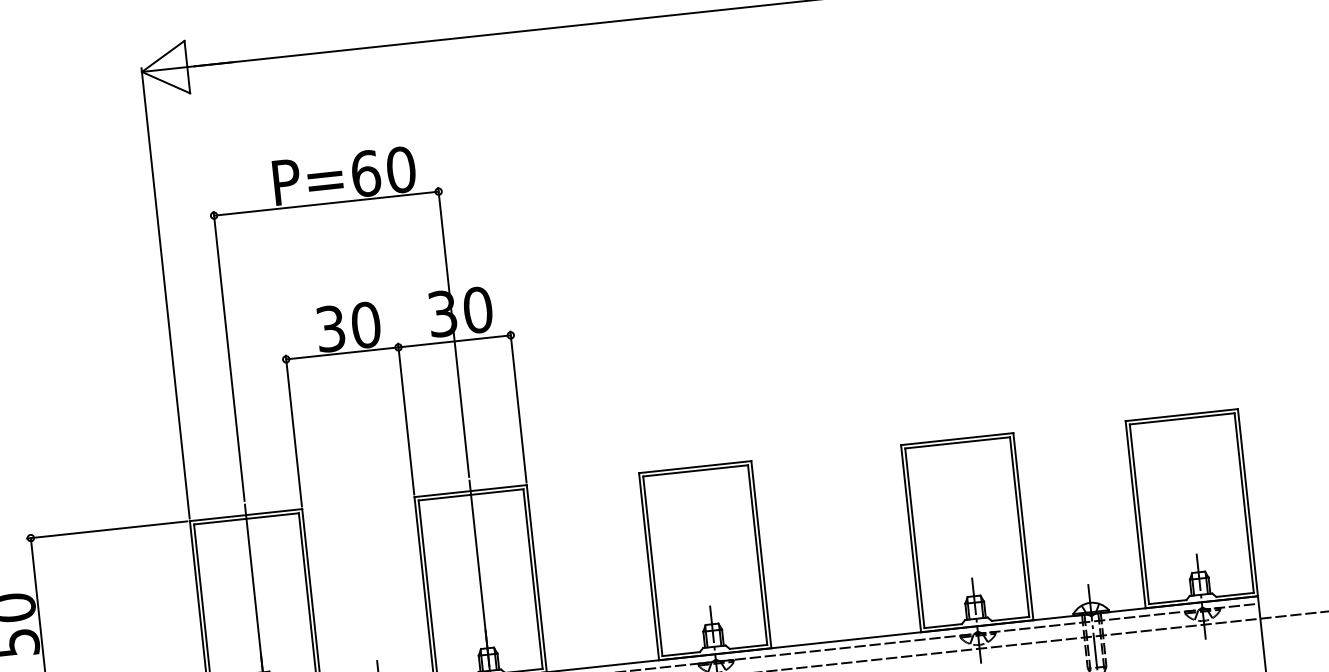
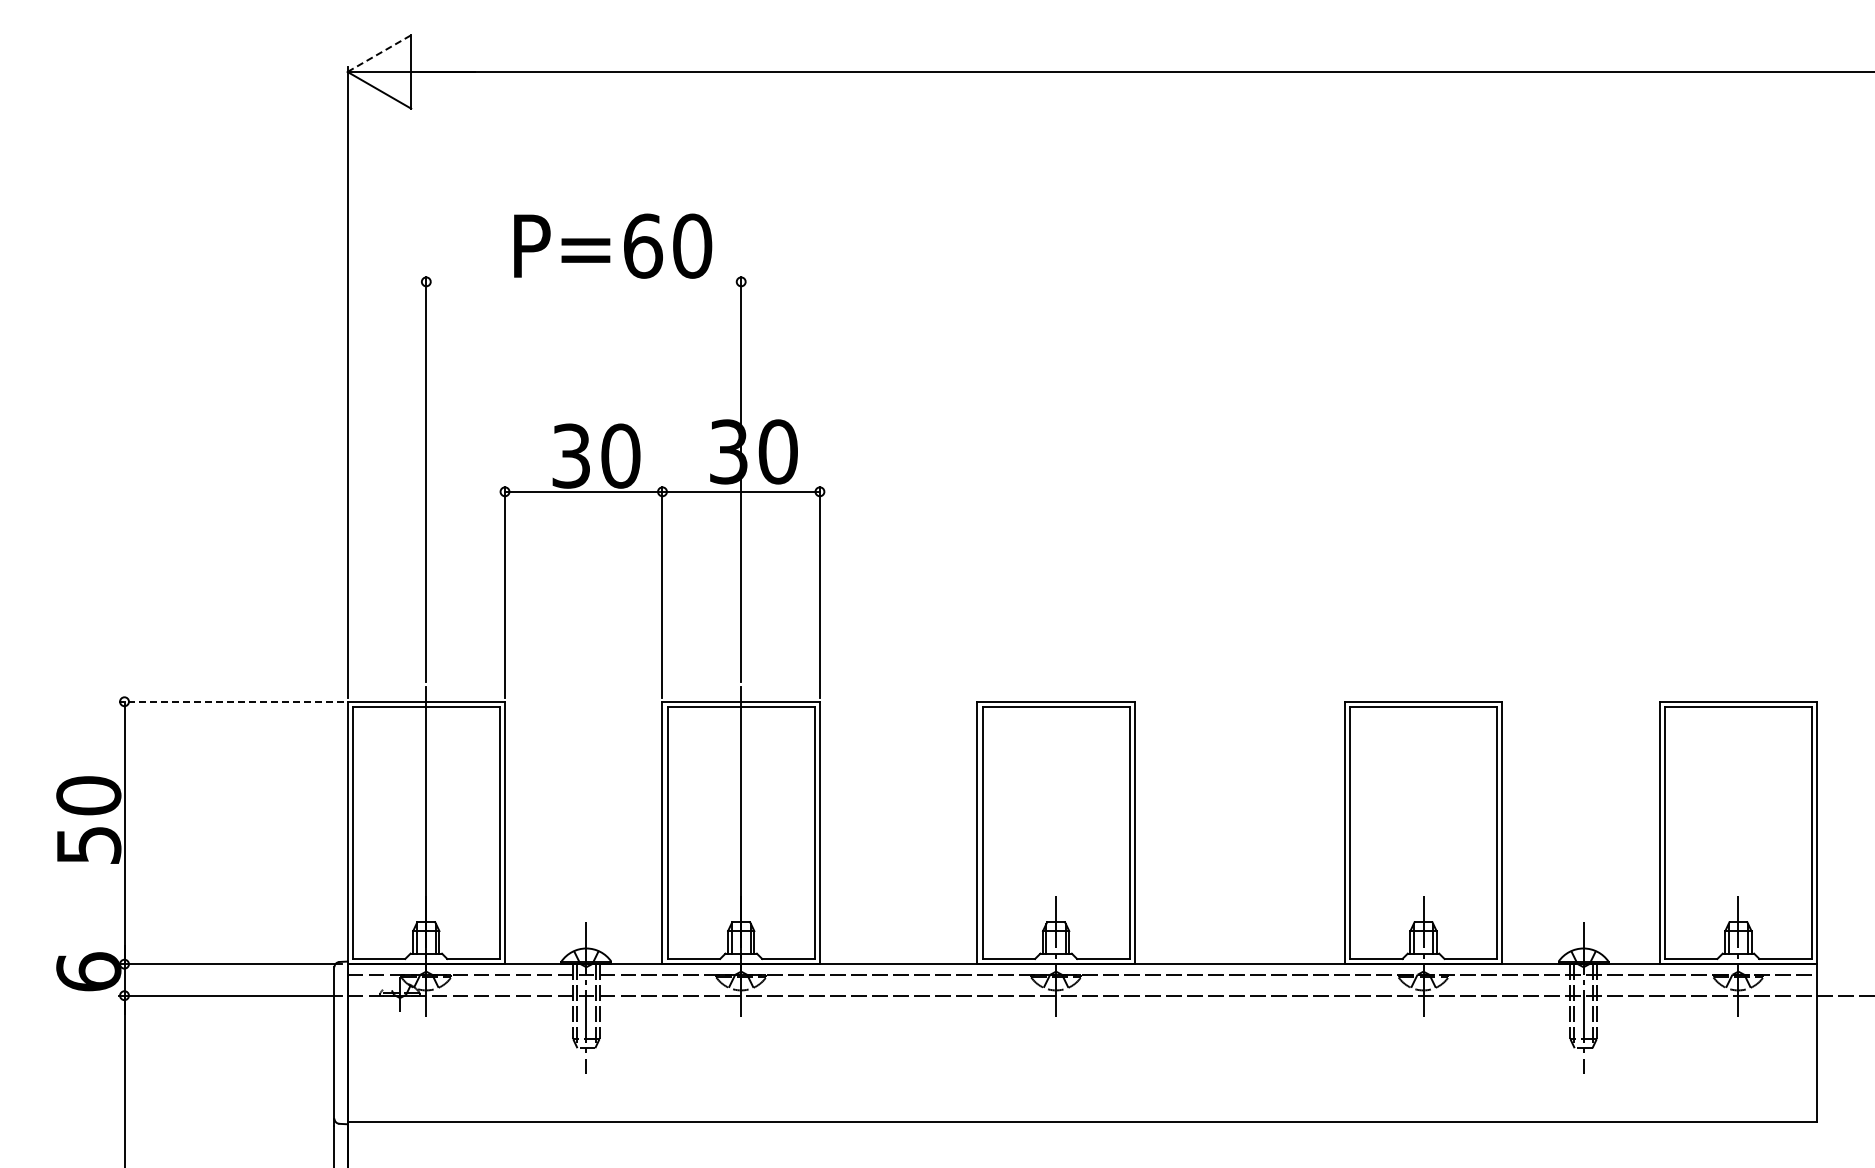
line: (163, 56) -> (379, 53), solid -> dashed
line: (326, 203) -> (583, 281), removed
line: (107, 529) -> (231, 701), solid -> dashed

